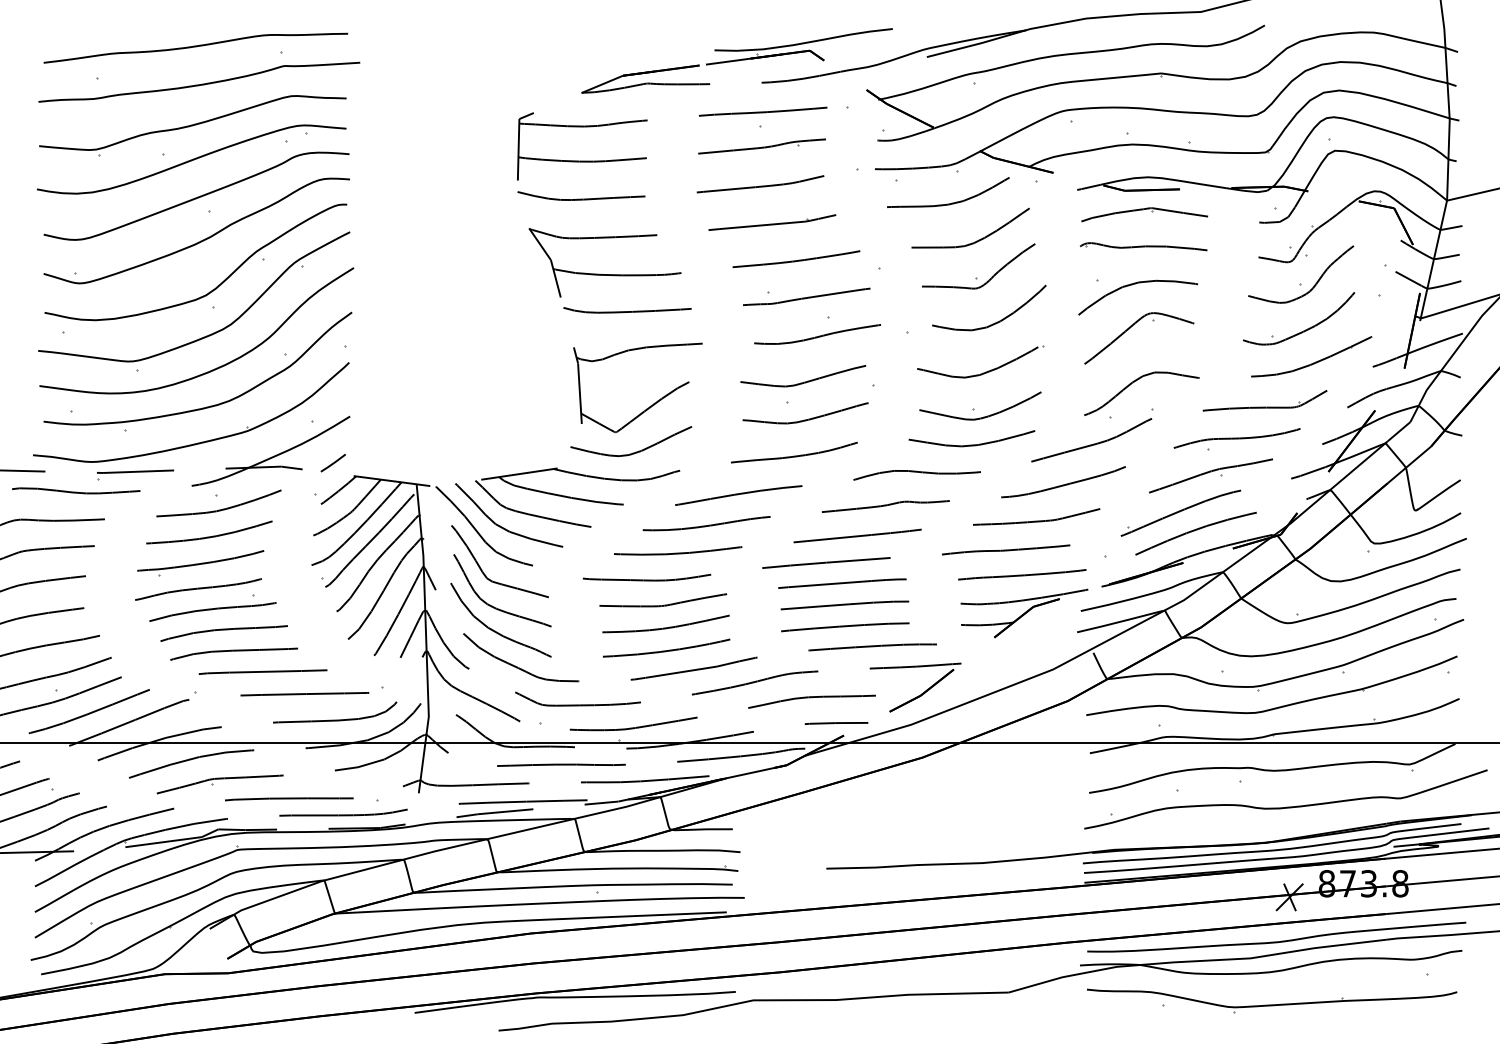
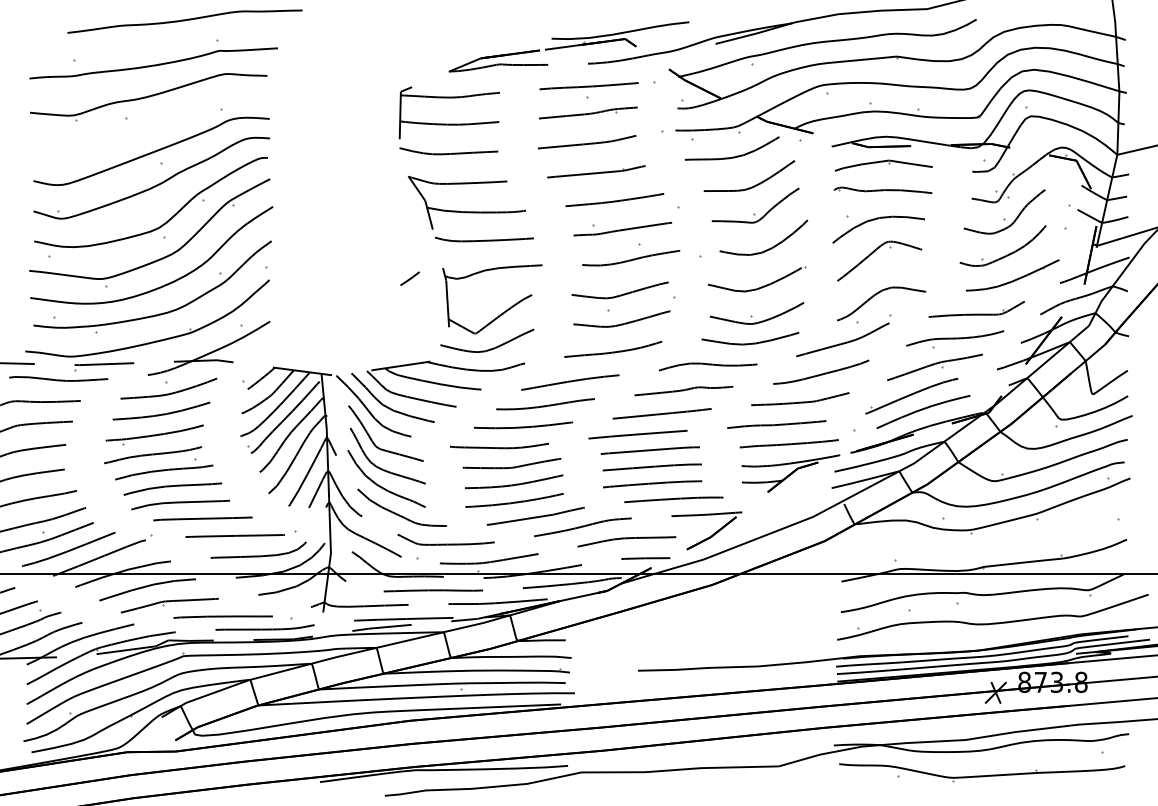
curve: (195, 47) -> (184, 21), moved
part: (191, 159) -> (147, 123), removed
line: (332, 463) -> (409, 279), moved
part: (1278, 706) -> (987, 545), removed
curve: (1276, 941) -> (985, 726), removed

